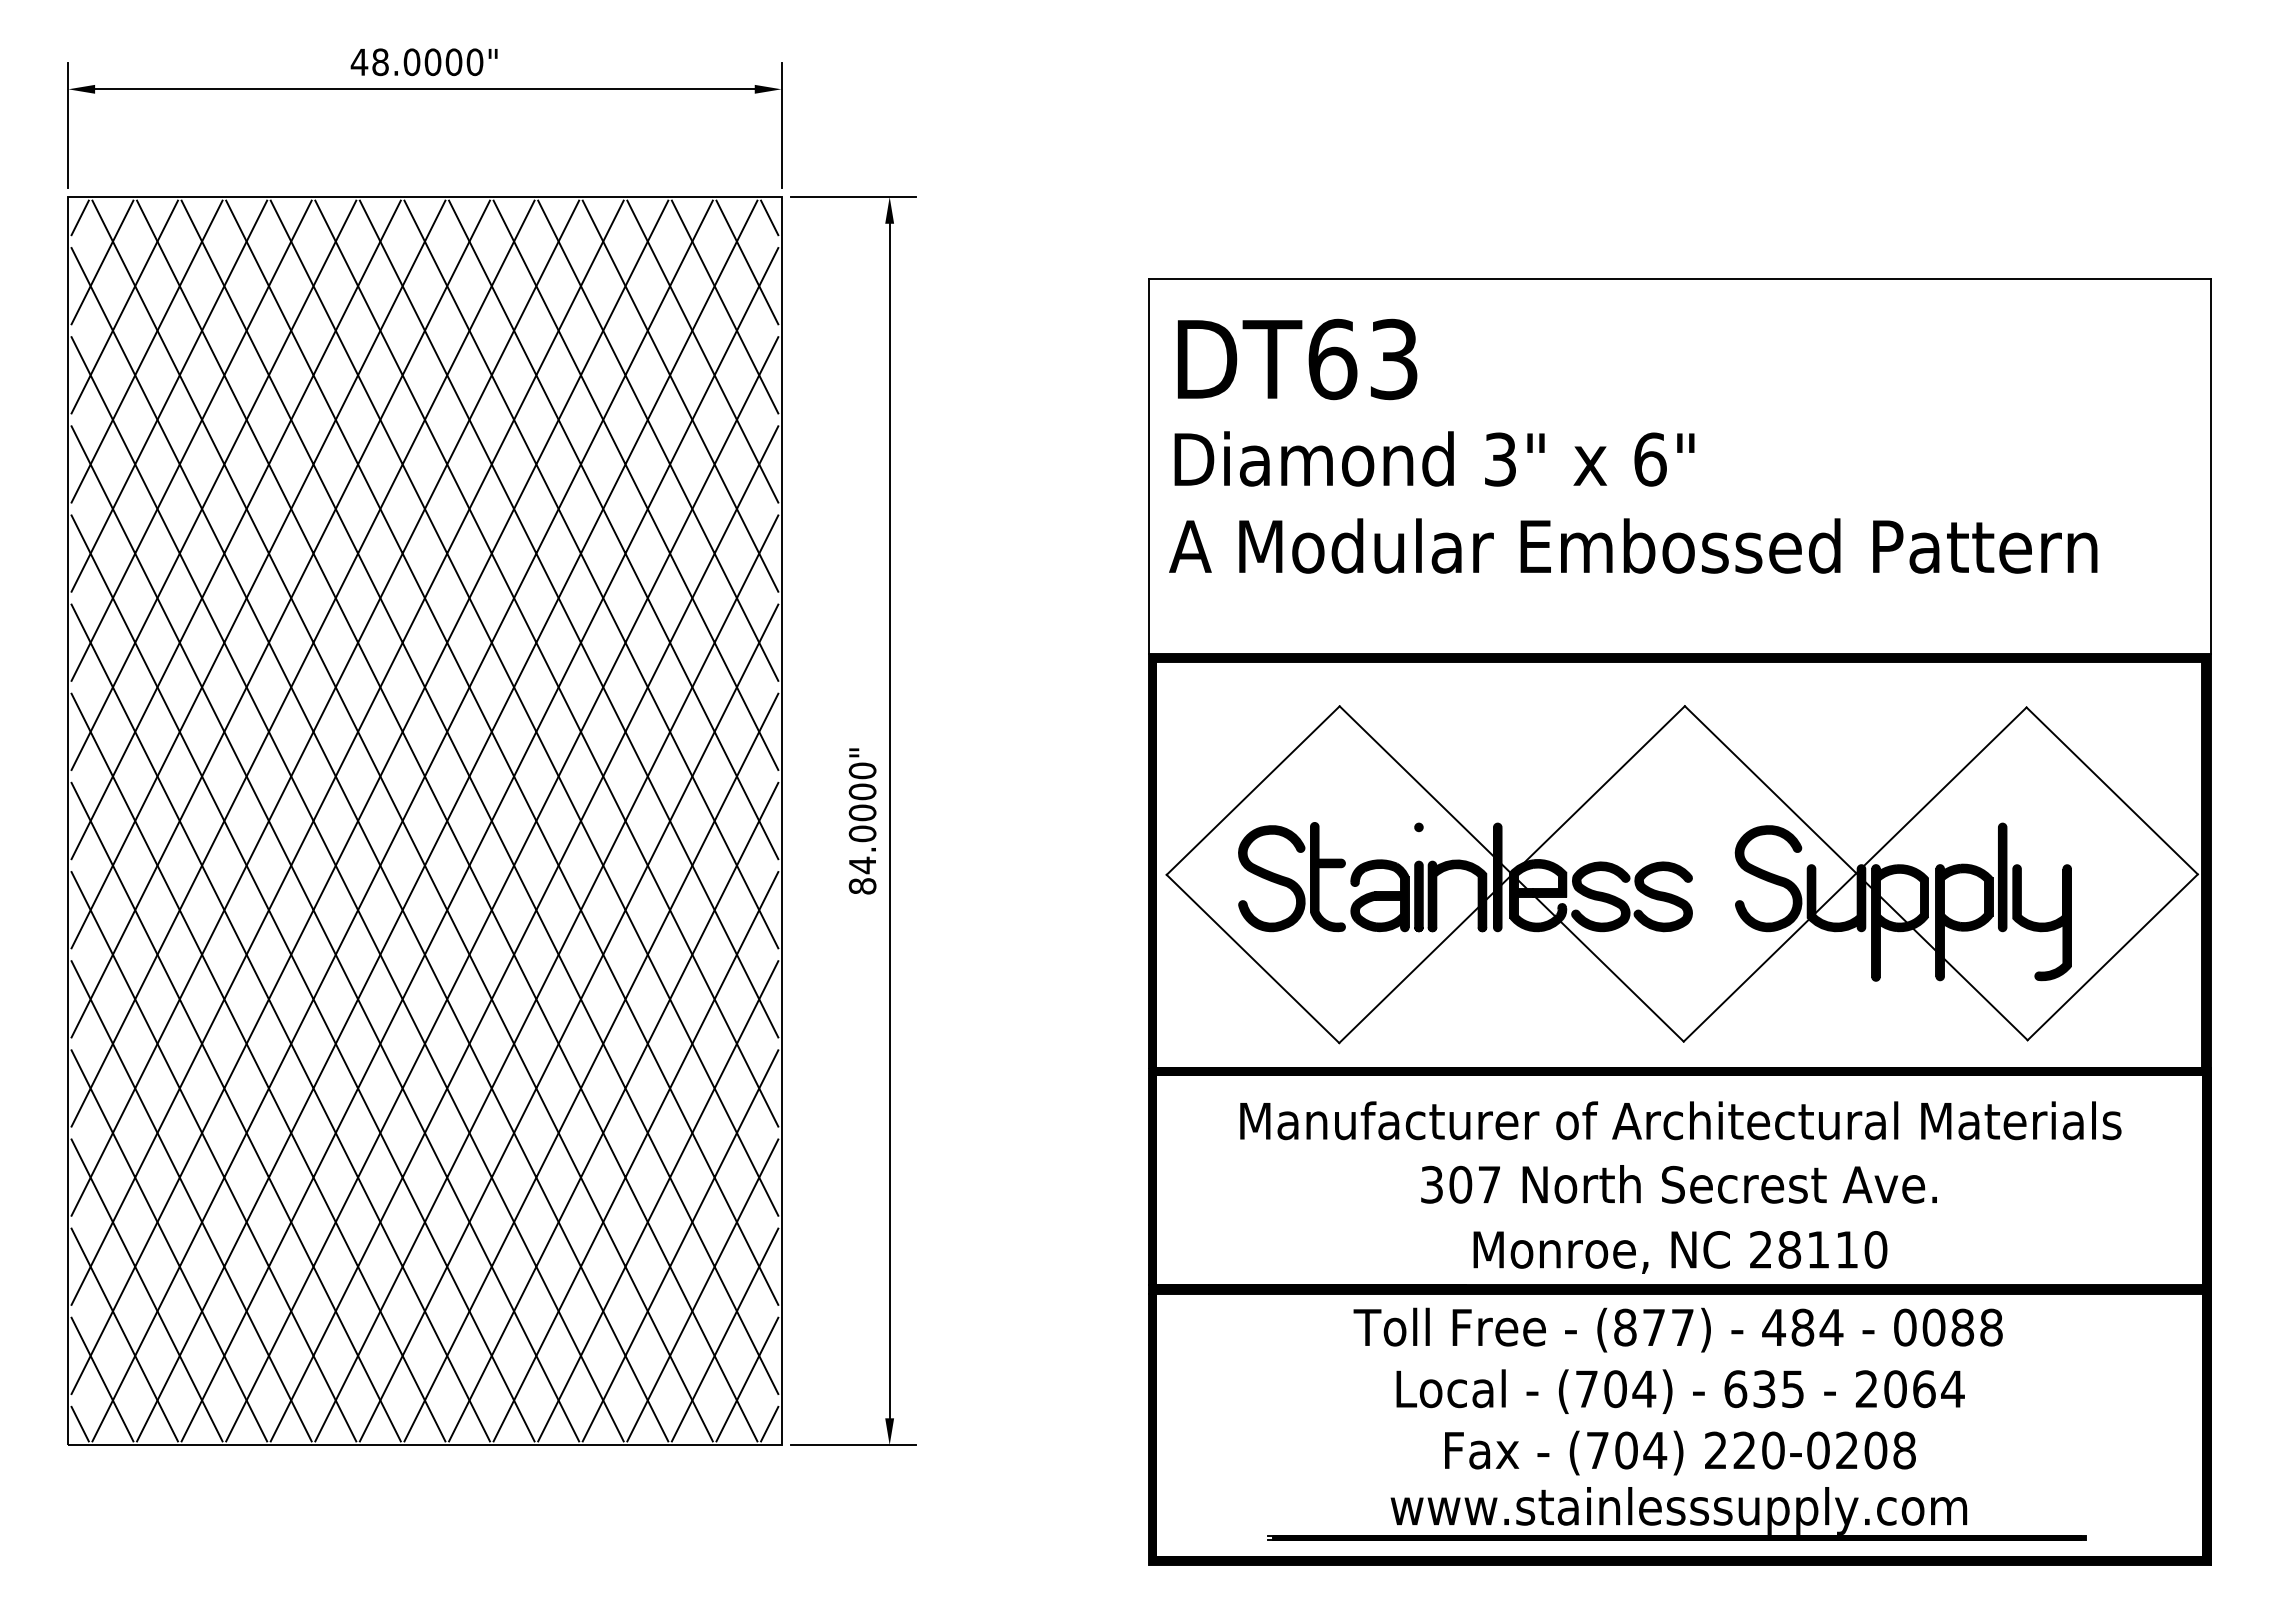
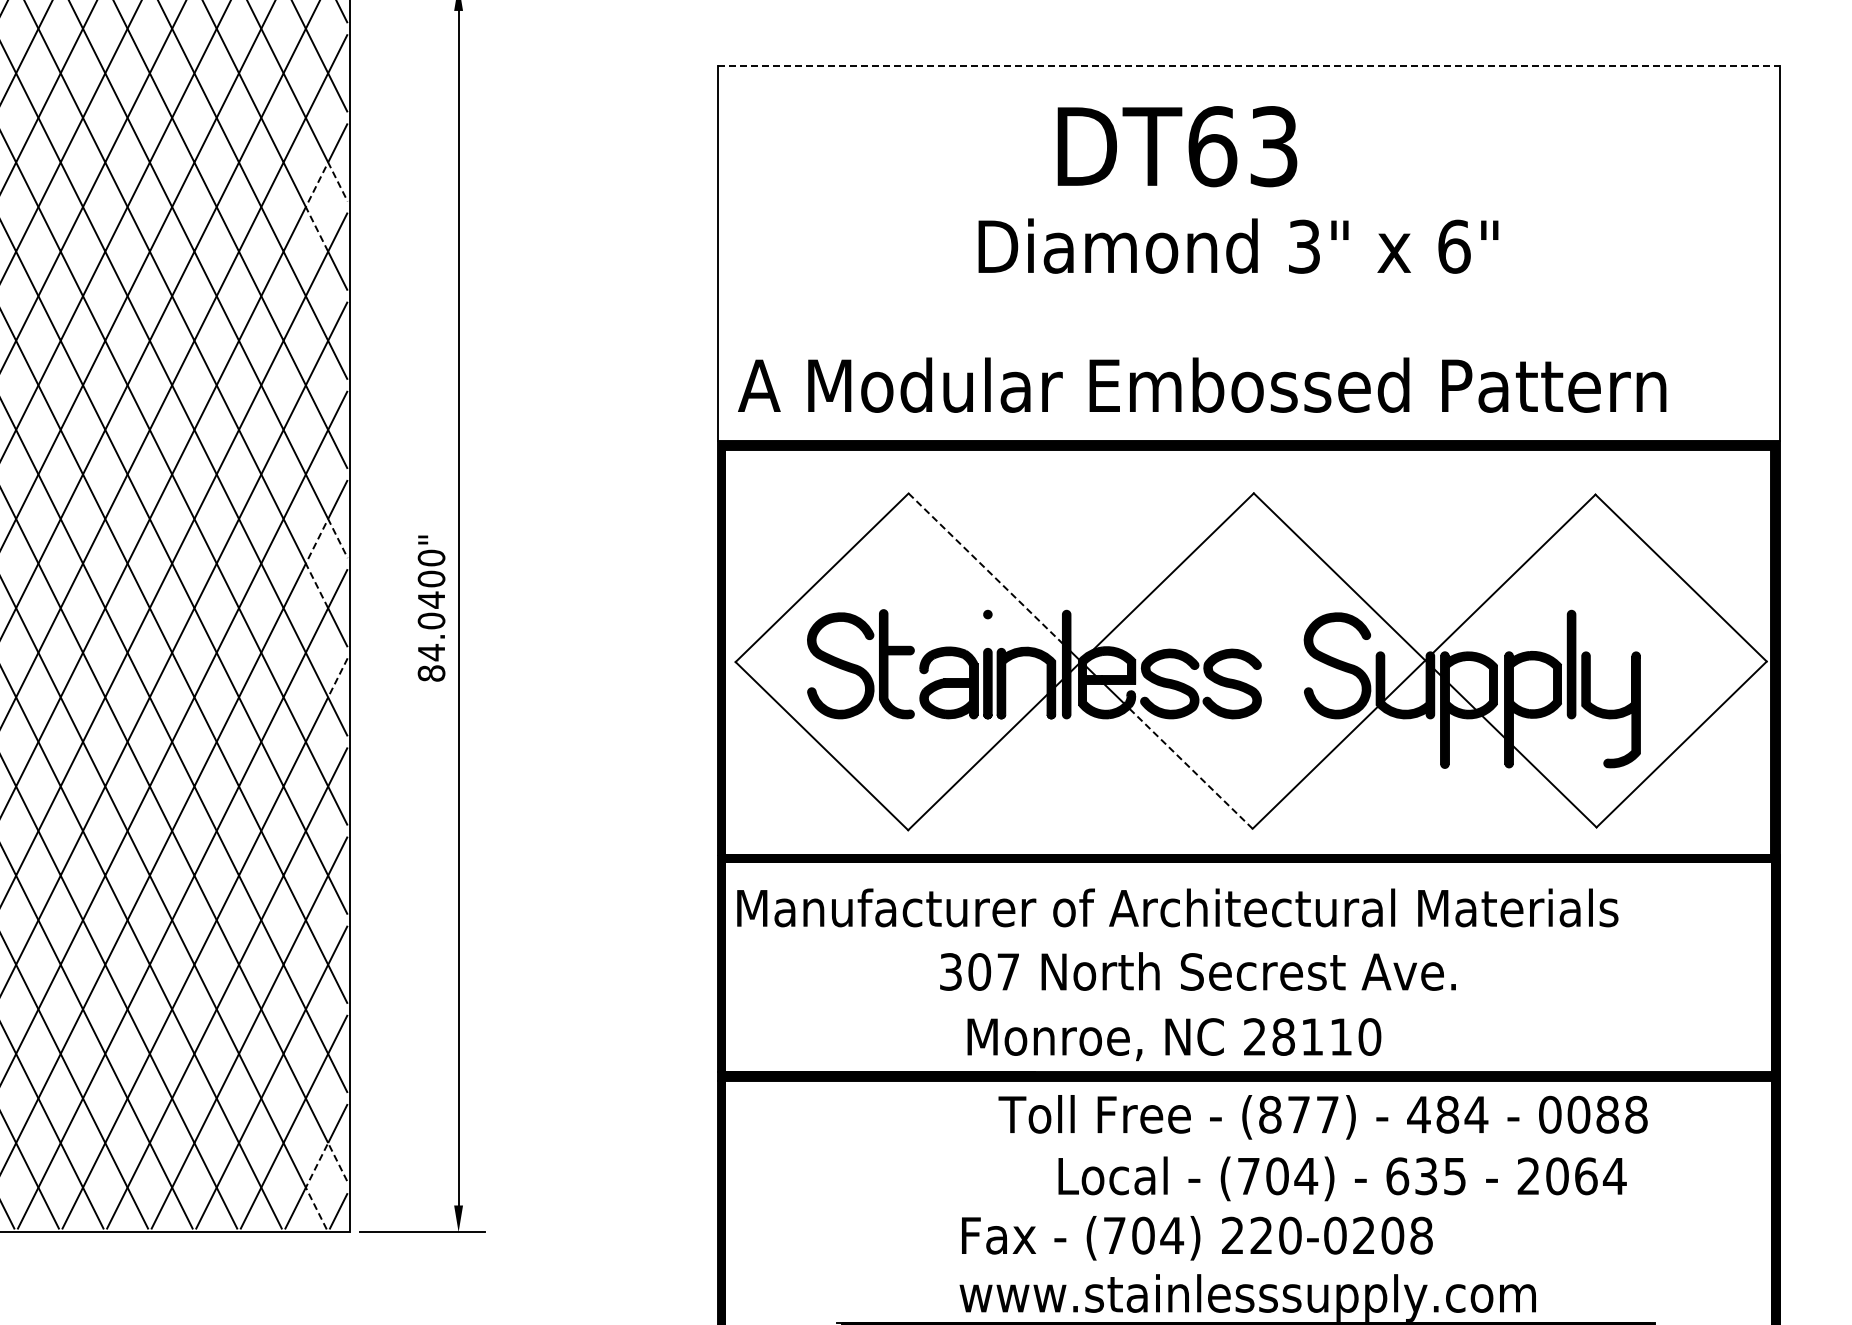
line: (1679, 278) -> (1248, 65), solid -> dashed
text: (1297, 359) -> (1177, 146), moved
line: (746, 400) -> (315, 187), solid -> dashed
text: (1434, 458) -> (1238, 245), moved
text: (1633, 545) -> (1202, 384), moved
line: (746, 756) -> (315, 543), solid -> dashed
line: (1416, 781) -> (985, 568), solid -> dashed
text: (862, 812) -> (431, 599), 84.0000" -> 84.0400"
line: (768, 890) -> (337, 677), solid -> dashed
line: (1622, 981) -> (1191, 768), solid -> dashed
text: (1680, 1120) -> (1177, 907), moved
text: (1678, 1184) -> (1197, 971), moved
text: (1680, 1252) -> (1174, 1039), moved
text: (1677, 1329) -> (1322, 1116), moved
line: (747, 1379) -> (316, 1166), solid -> dashed
text: (1680, 1391) -> (1342, 1178), moved
text: (1680, 1452) -> (1197, 1237), moved

